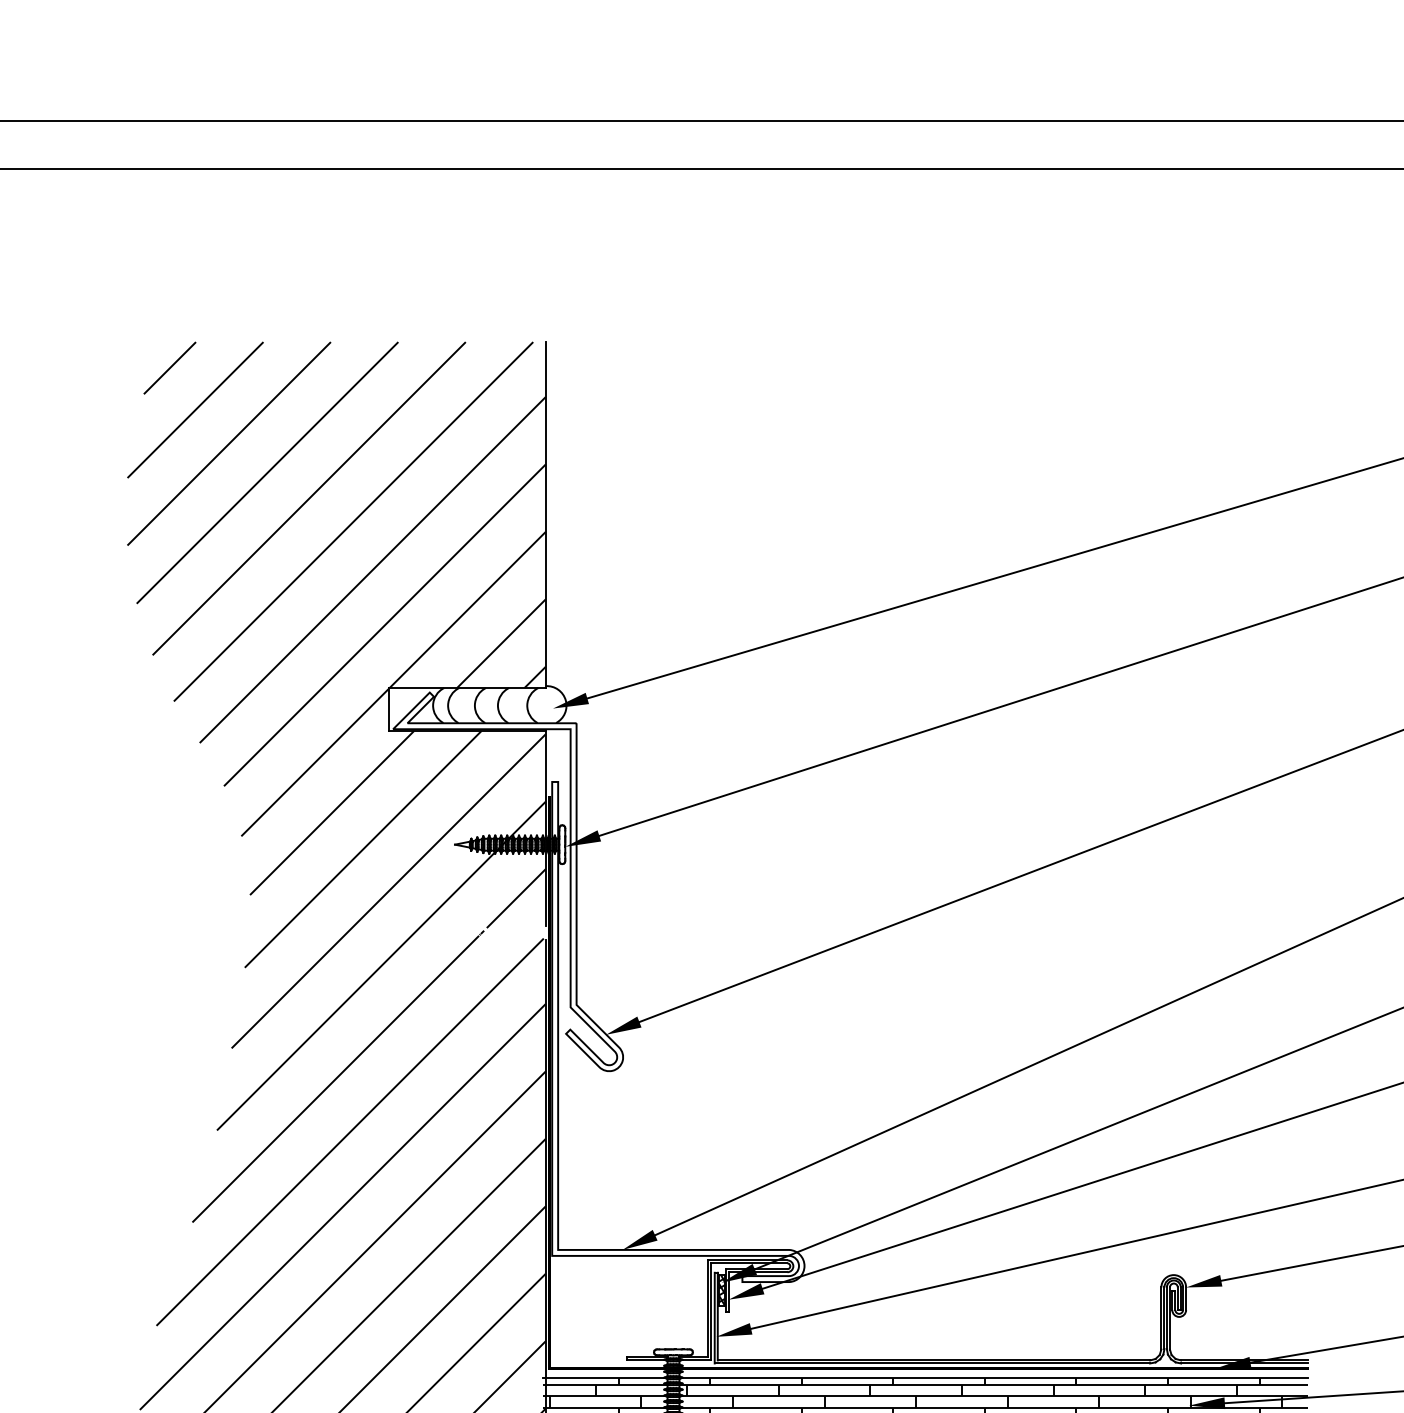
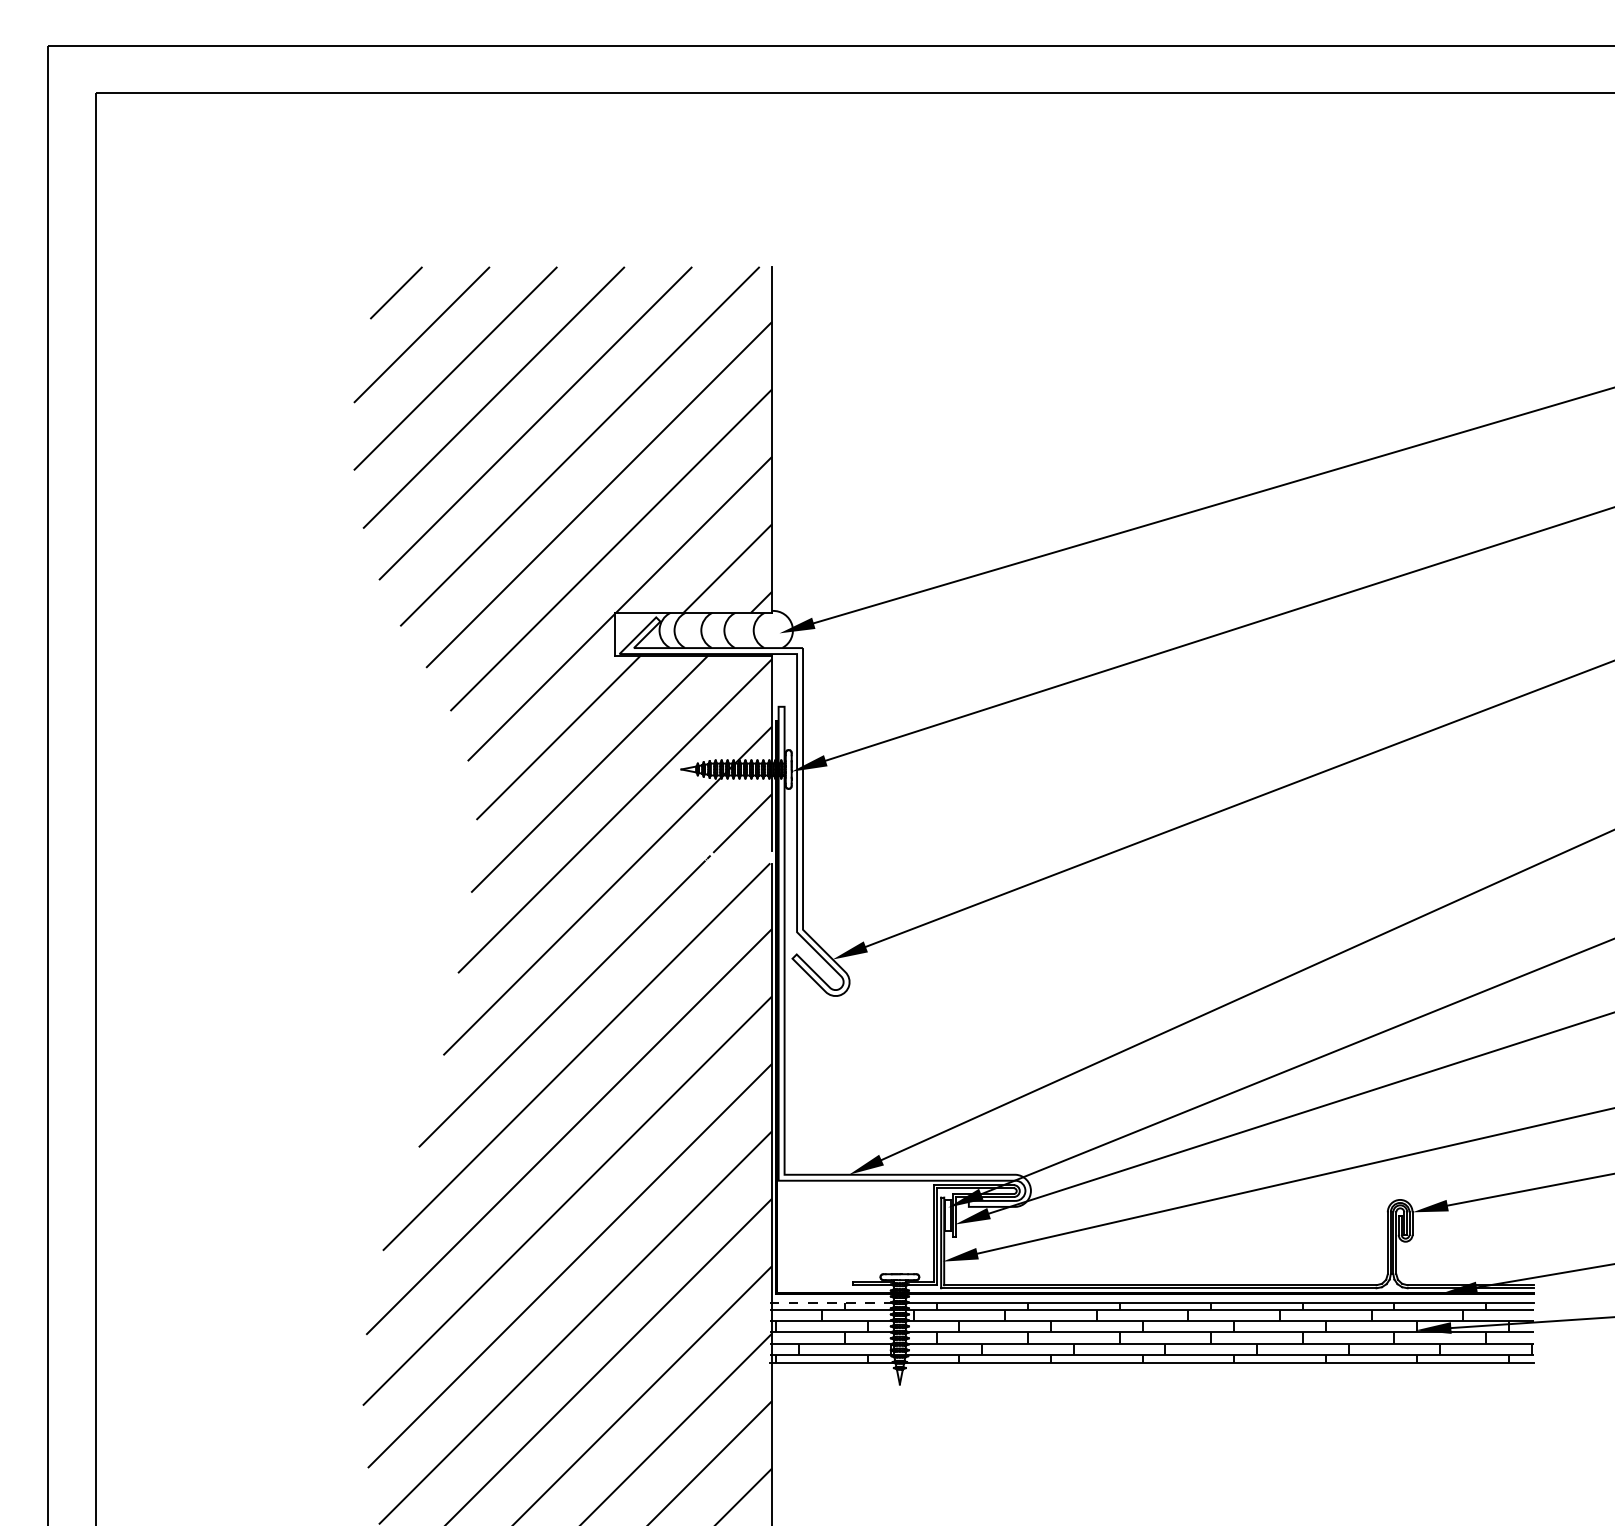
hatch: (722, 1290) -> (948, 1215), removed
line: (604, 1377) -> (830, 1302), solid -> dashed

